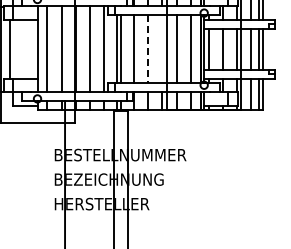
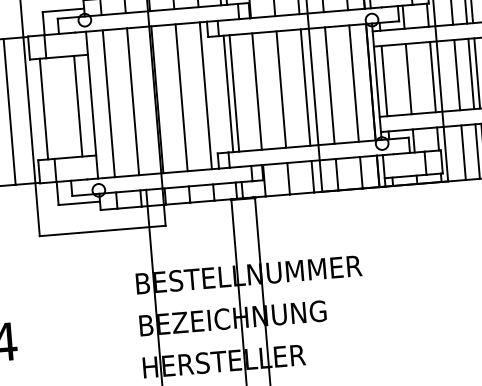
line: (29, 48) -> (78, 105), added
line: (148, 49) -> (281, 90), dashed -> solid
line: (162, 49) -> (305, 88), added

